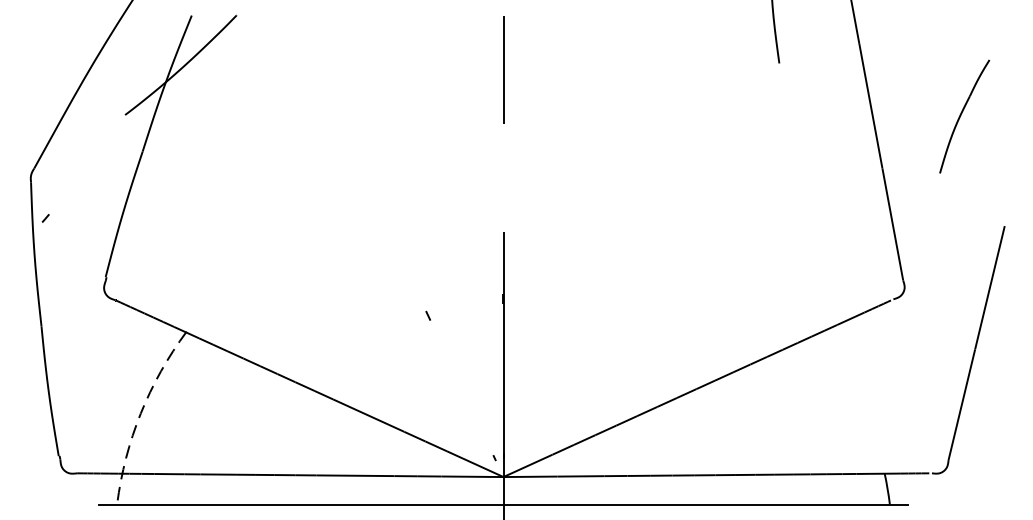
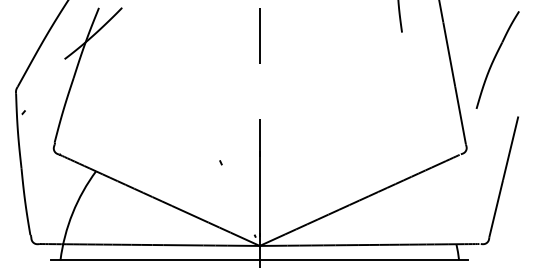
part: (964, 115) -> (497, 59), size x1.67
arc: (140, 414) -> (72, 213), dashed -> solid

